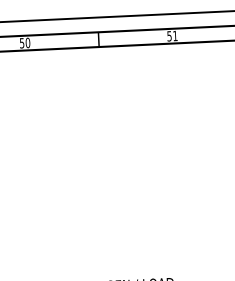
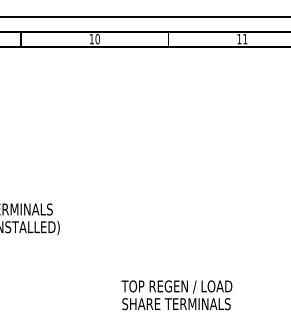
text: (169, 36) -> (239, 39), 51 -> 11
text: (21, 43) -> (91, 39), 50 -> 10

